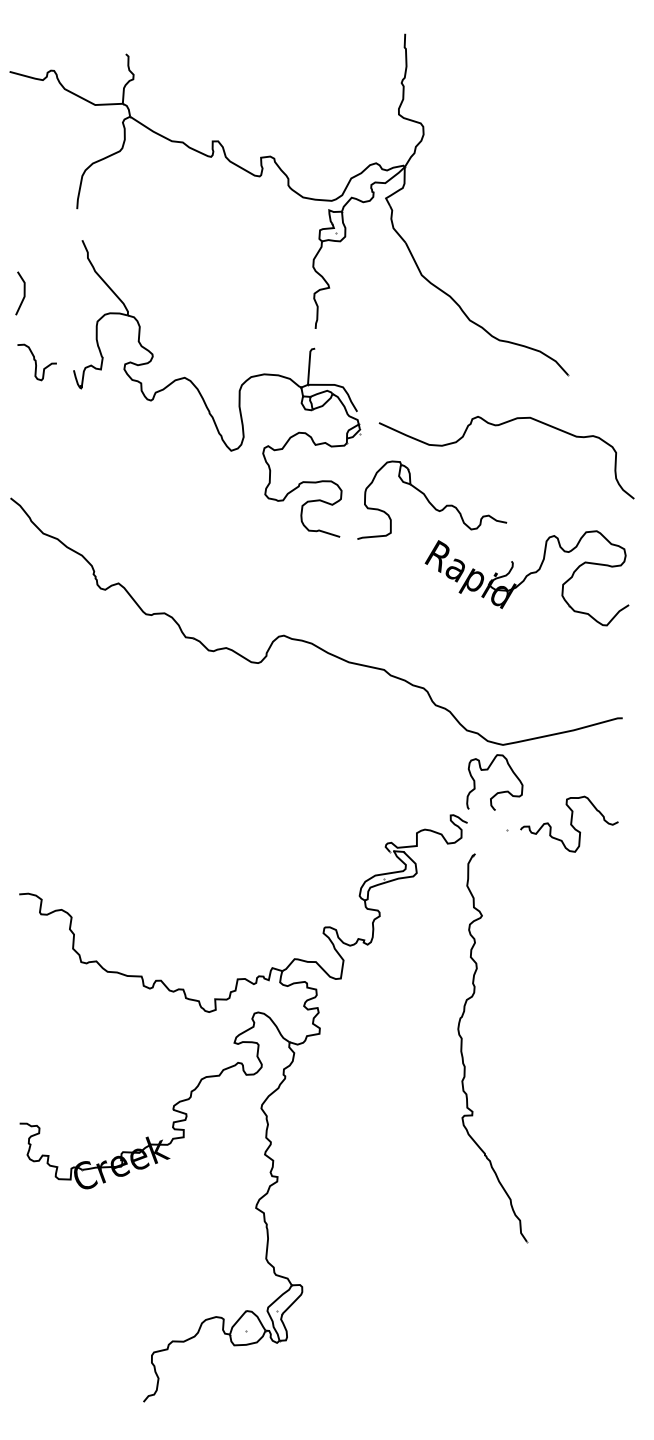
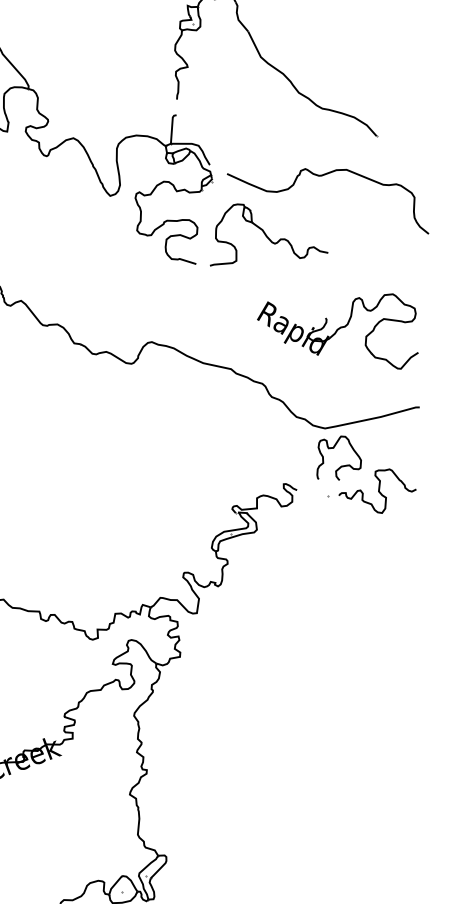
part: (526, 578) -> (337, 331), moved
curve: (496, 792) -> (340, 466), moved
part: (463, 1055) -> (293, 674), removed

